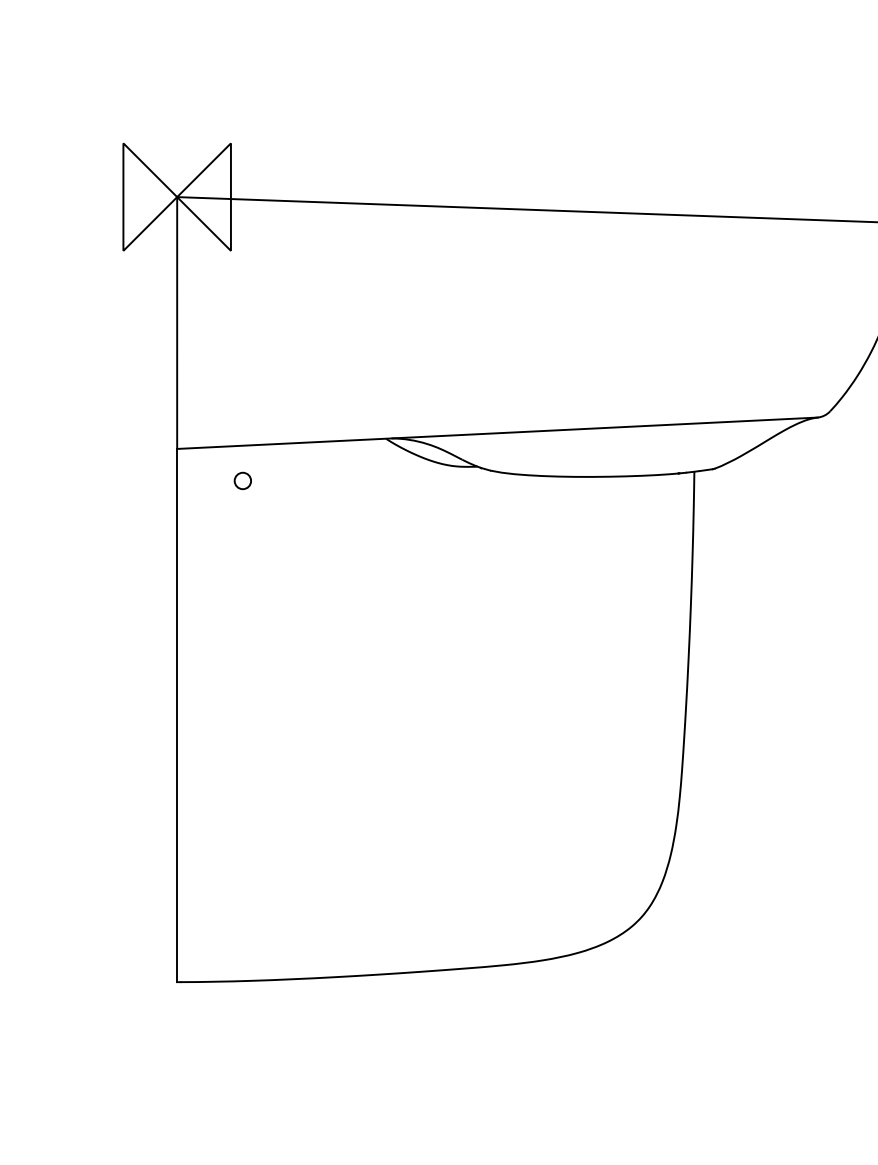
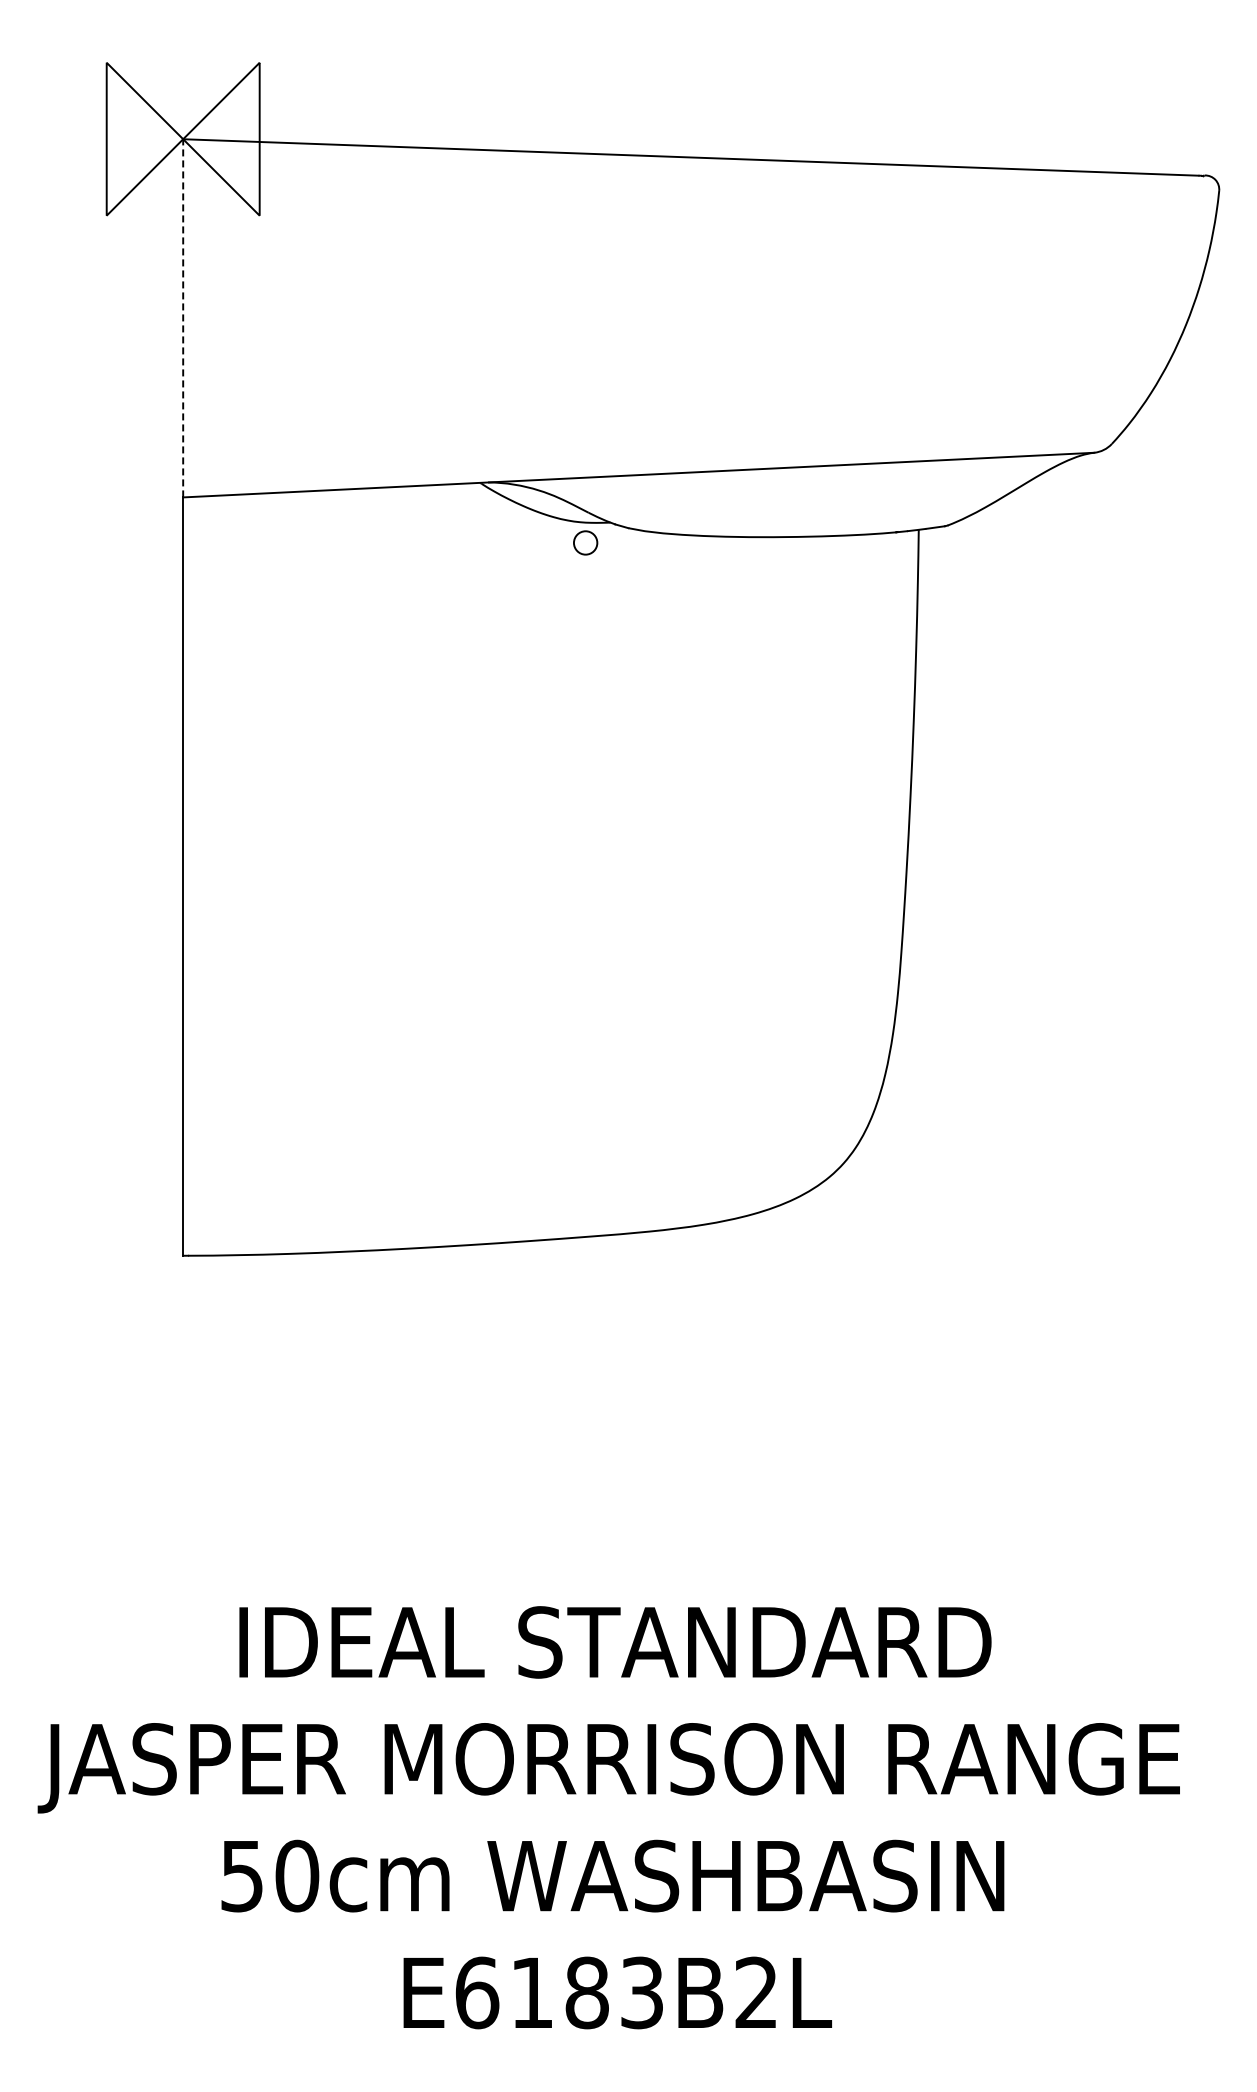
line: (177, 322) -> (183, 317), solid -> dashed
circle: (242, 480) -> (585, 542), moved

